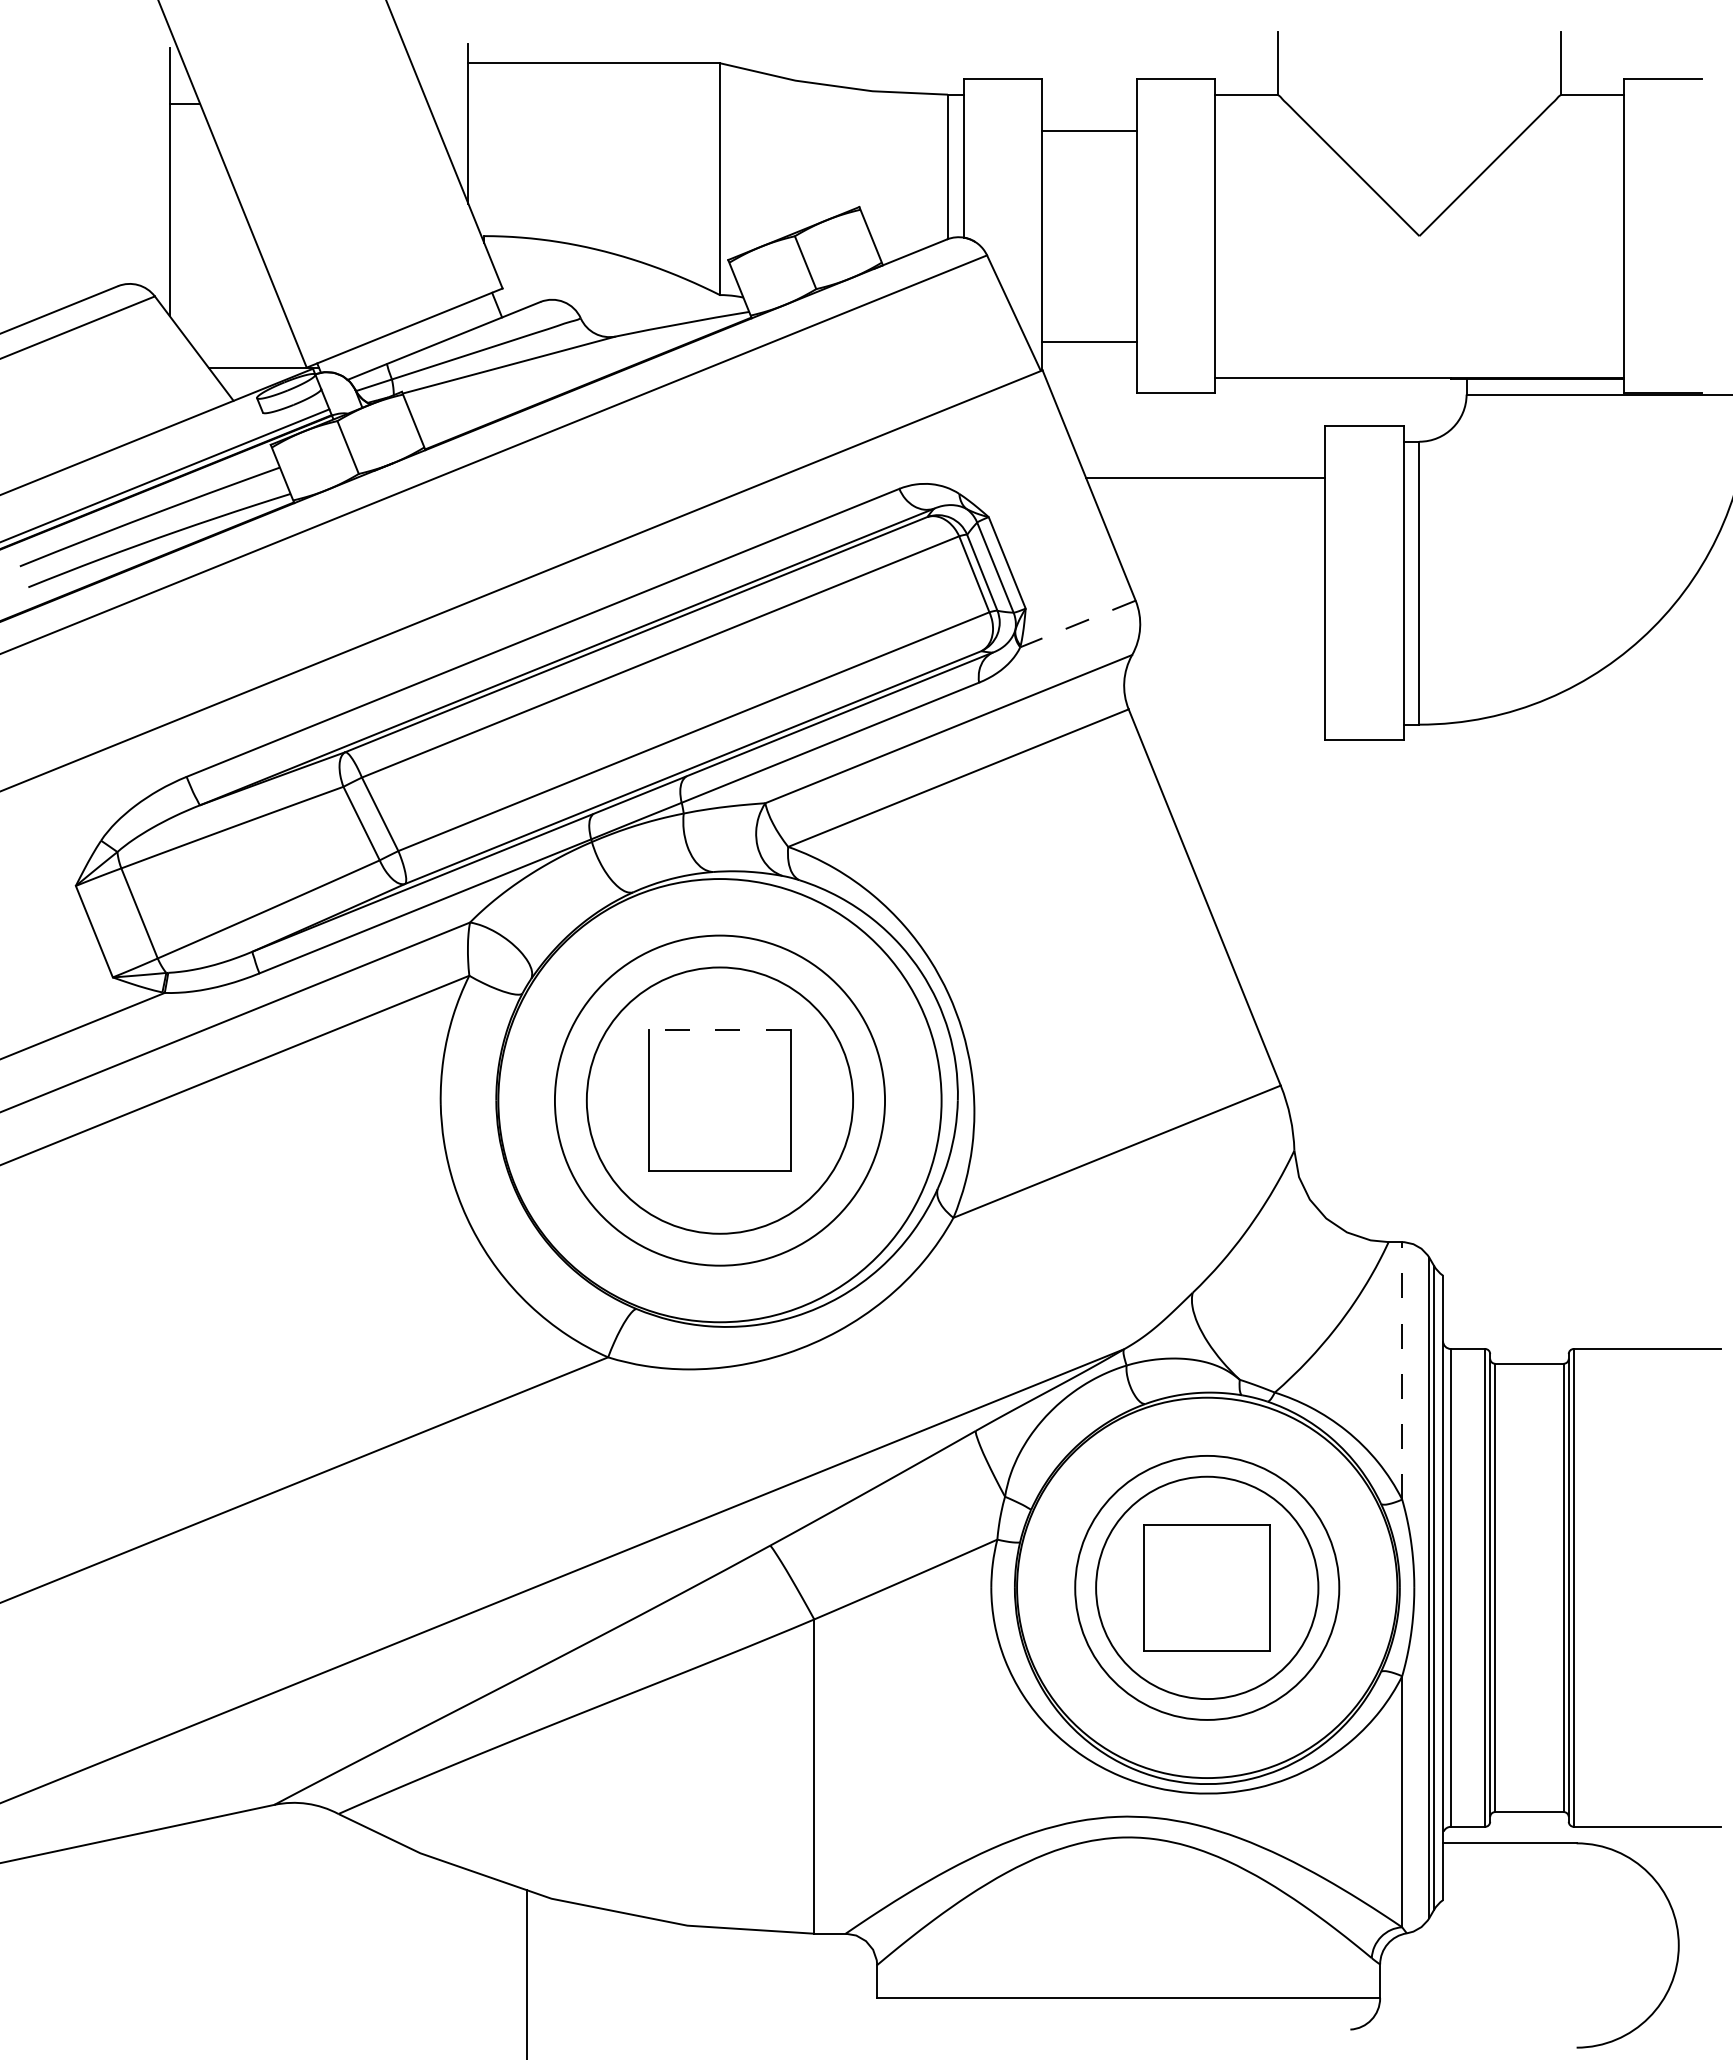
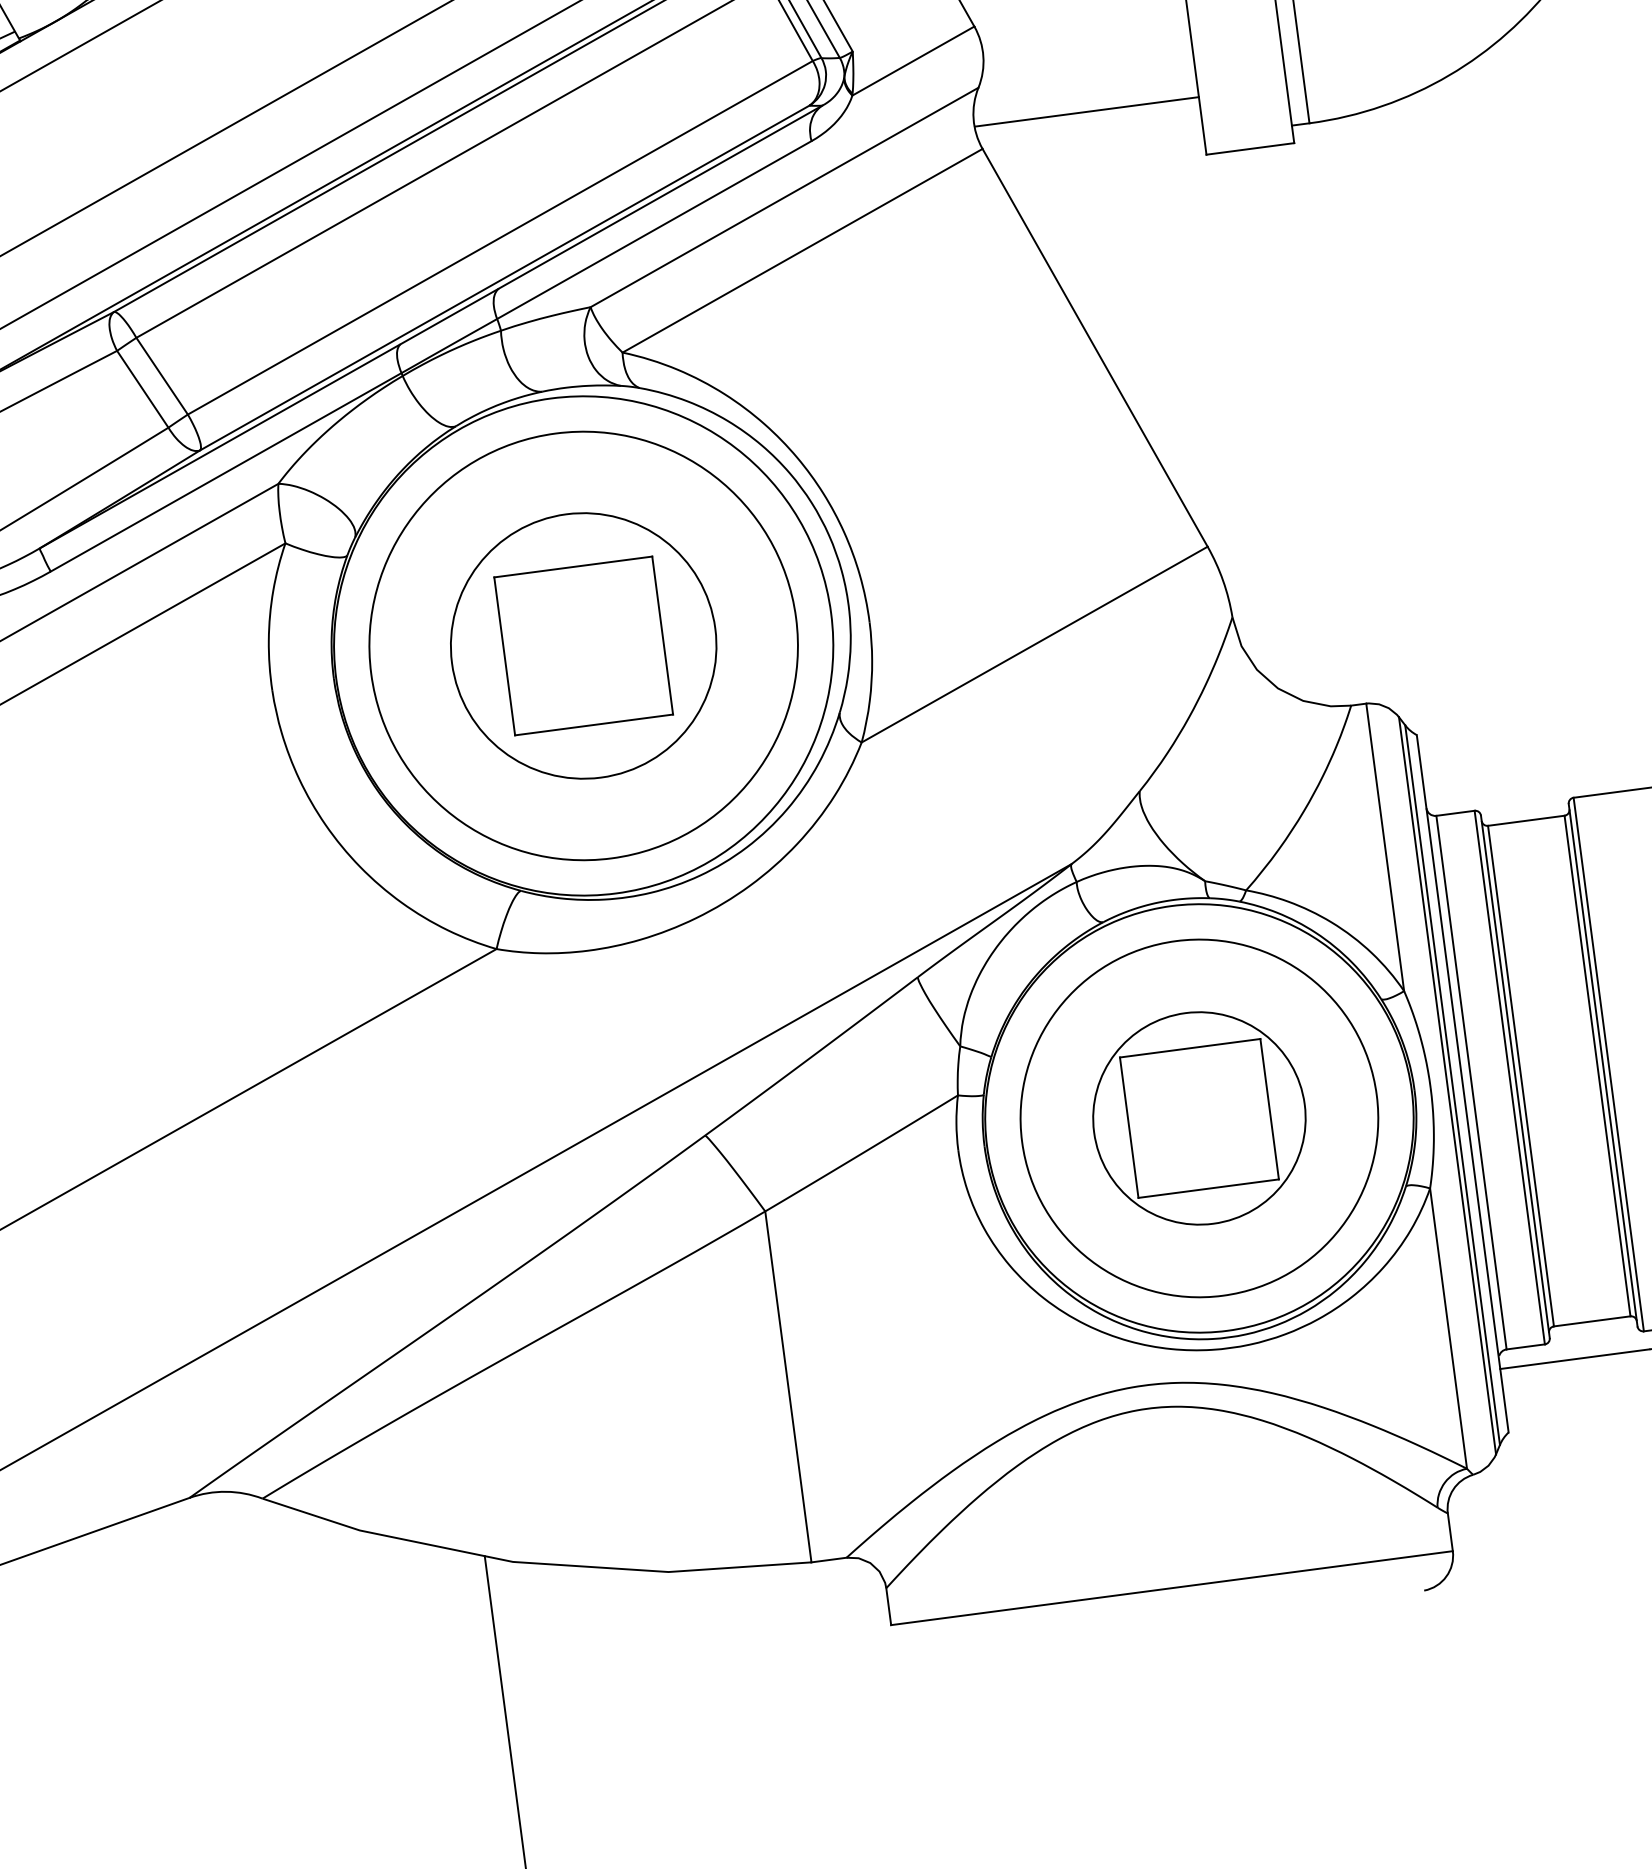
line: (1077, 624) -> (912, 61), dashed -> solid
line: (1224, 688) -> (1086, 111), added
line: (719, 1029) -> (572, 566), dashed -> solid
circle: (719, 1100) -> (583, 645), size x0.71
circle: (719, 1100) -> (583, 645), size x1.43
line: (1402, 1370) -> (1385, 846), dashed -> solid
circle: (1206, 1587) -> (1198, 1118), size x0.71
circle: (1207, 1587) -> (1199, 1117), size x1.43

